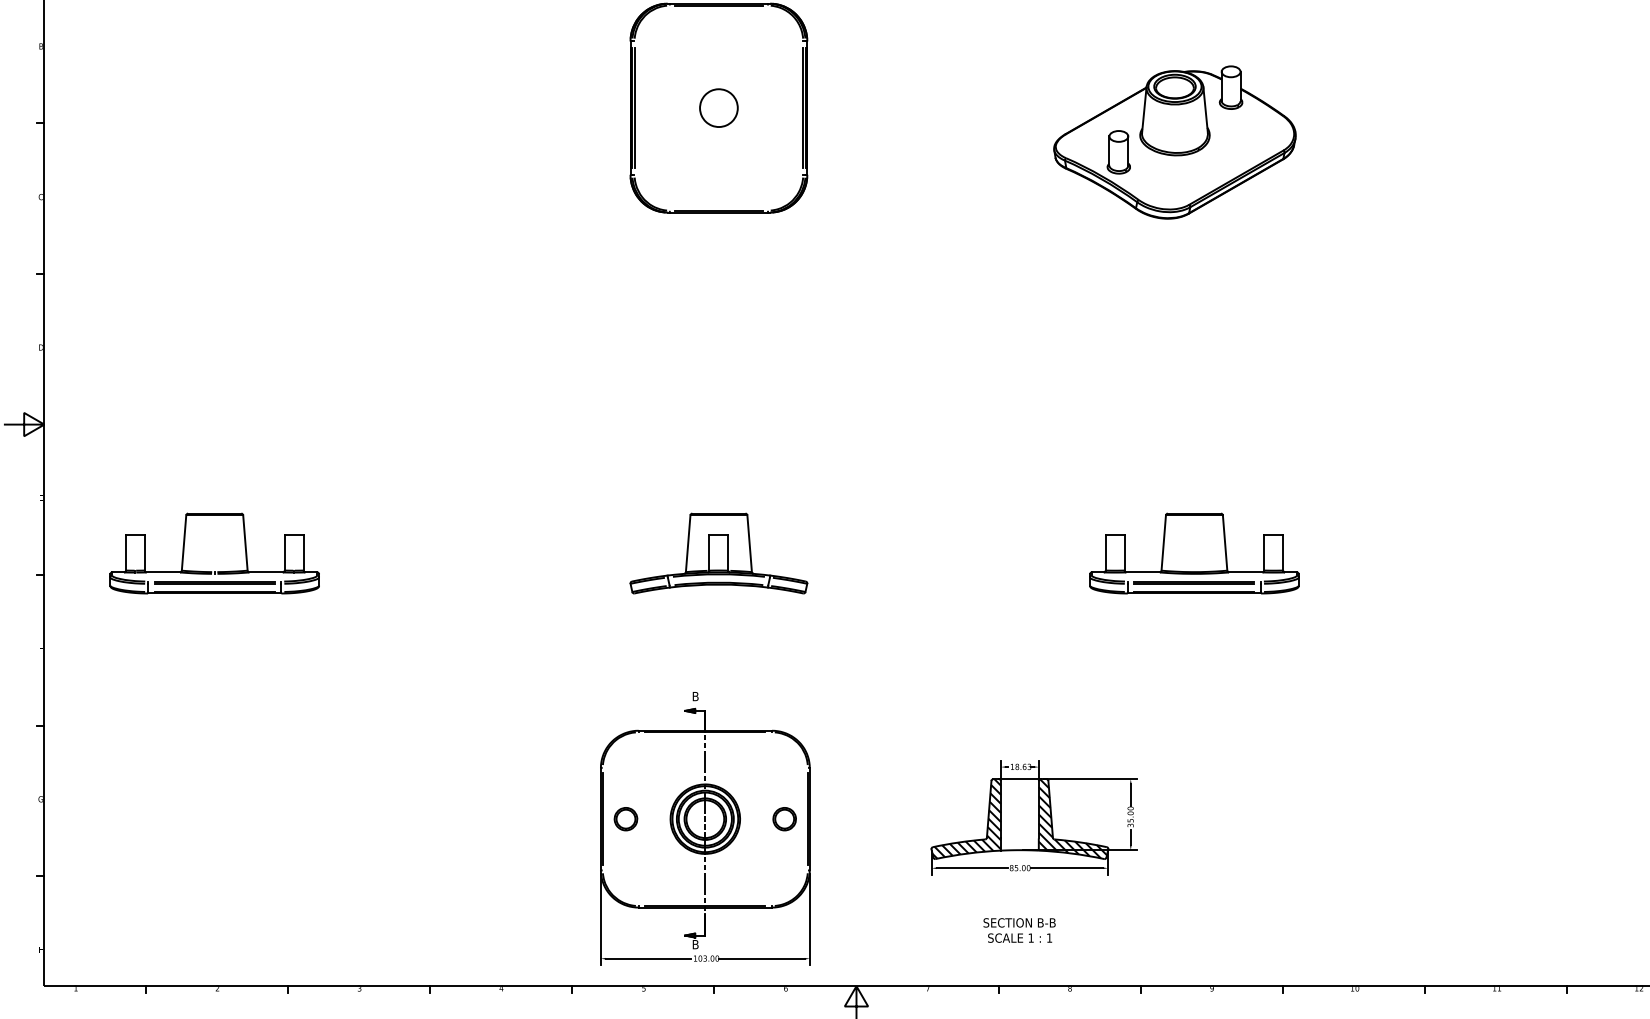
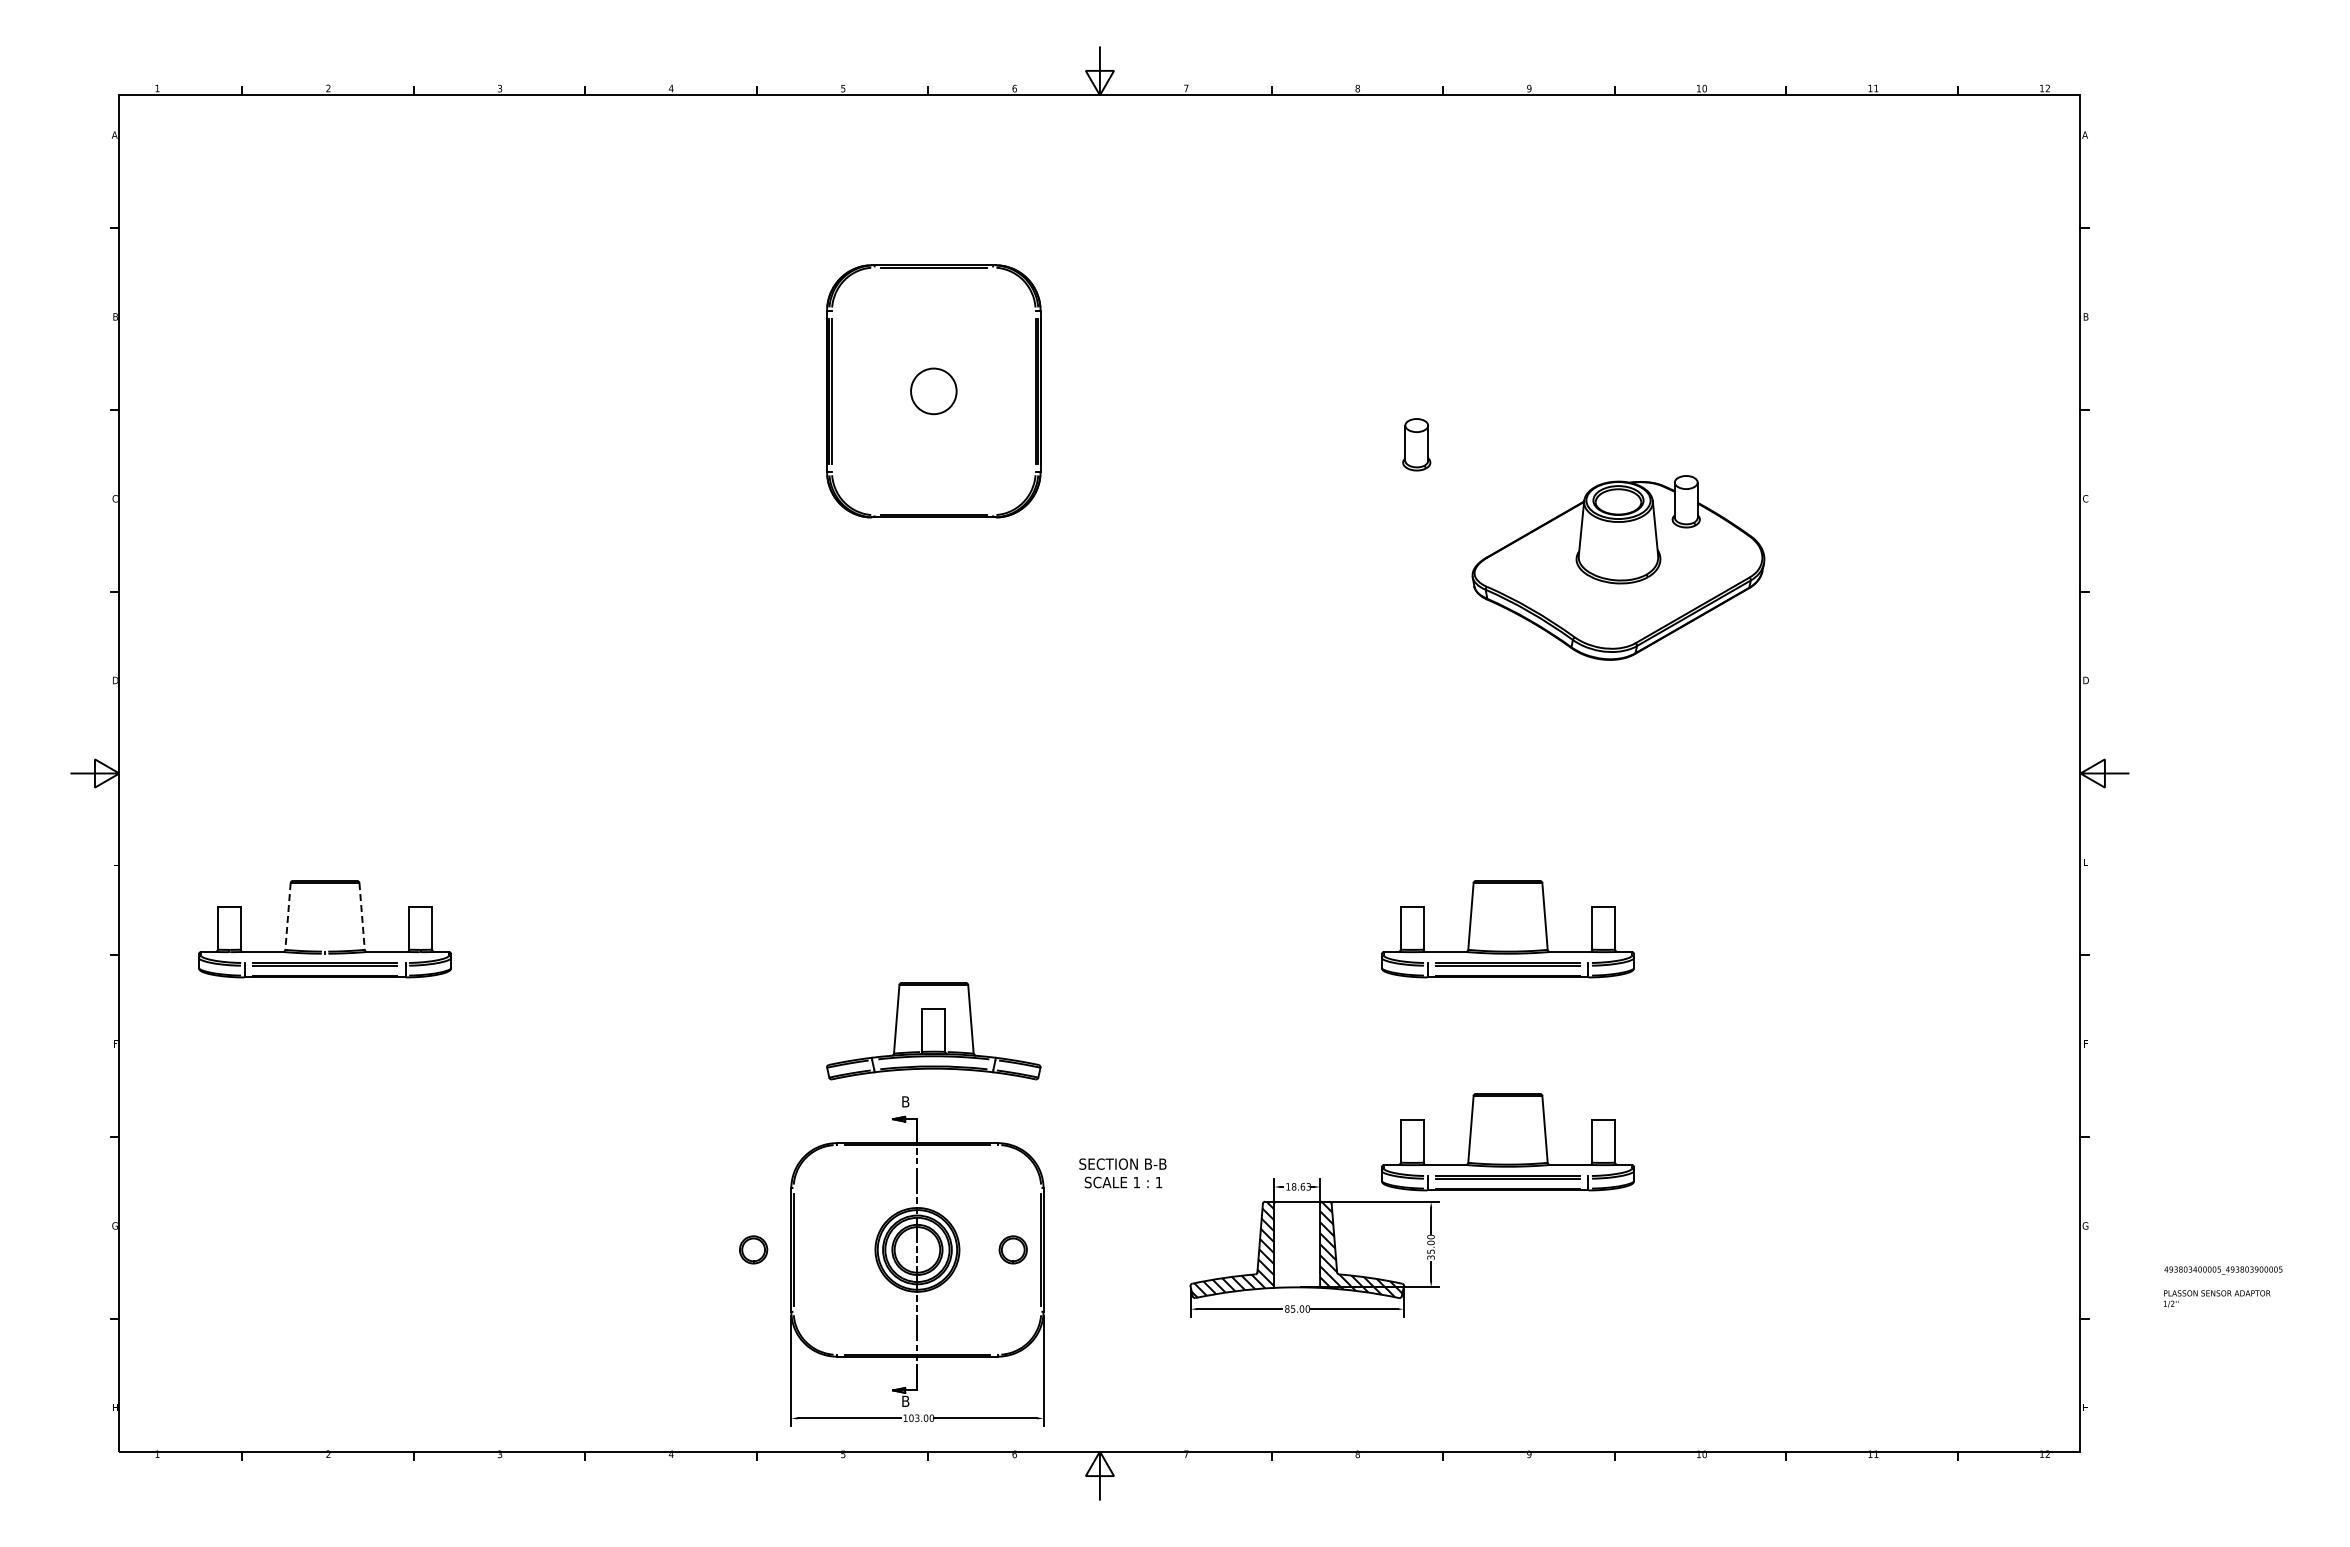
part: (1174, 142) -> (1618, 567), moved
line: (184, 543) -> (288, 916), solid -> dashed
line: (245, 543) -> (362, 916), solid -> dashed
part: (718, 553) -> (933, 1031), moved
part: (1194, 730) -> (1507, 1142), added
part: (625, 818) -> (753, 1249), moved
text: (1019, 930) -> (1122, 1173), moved

